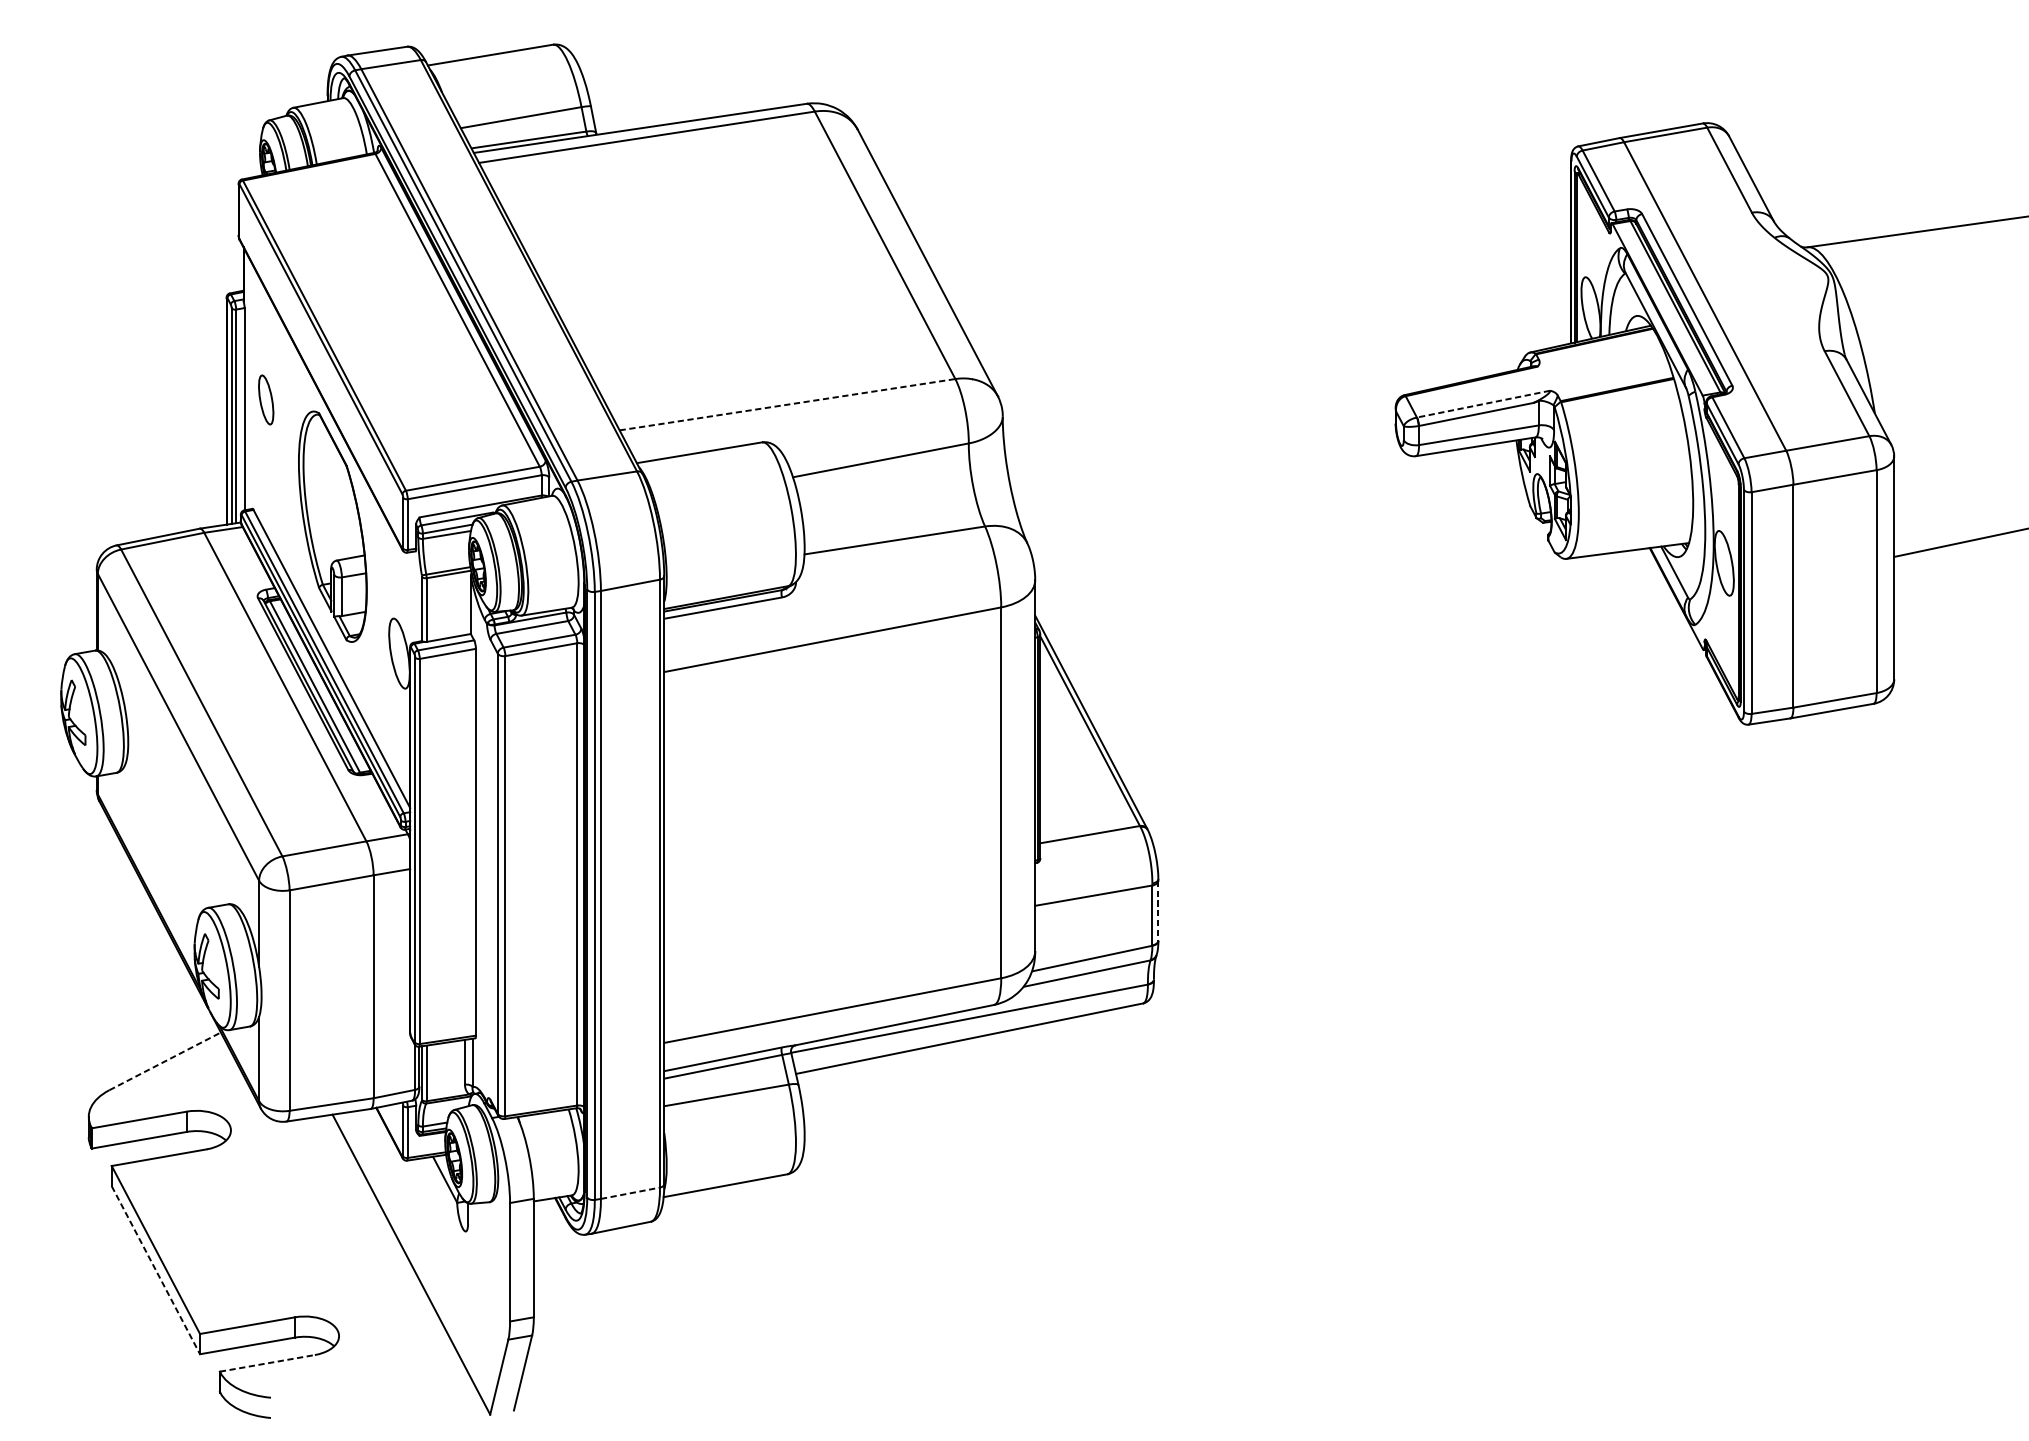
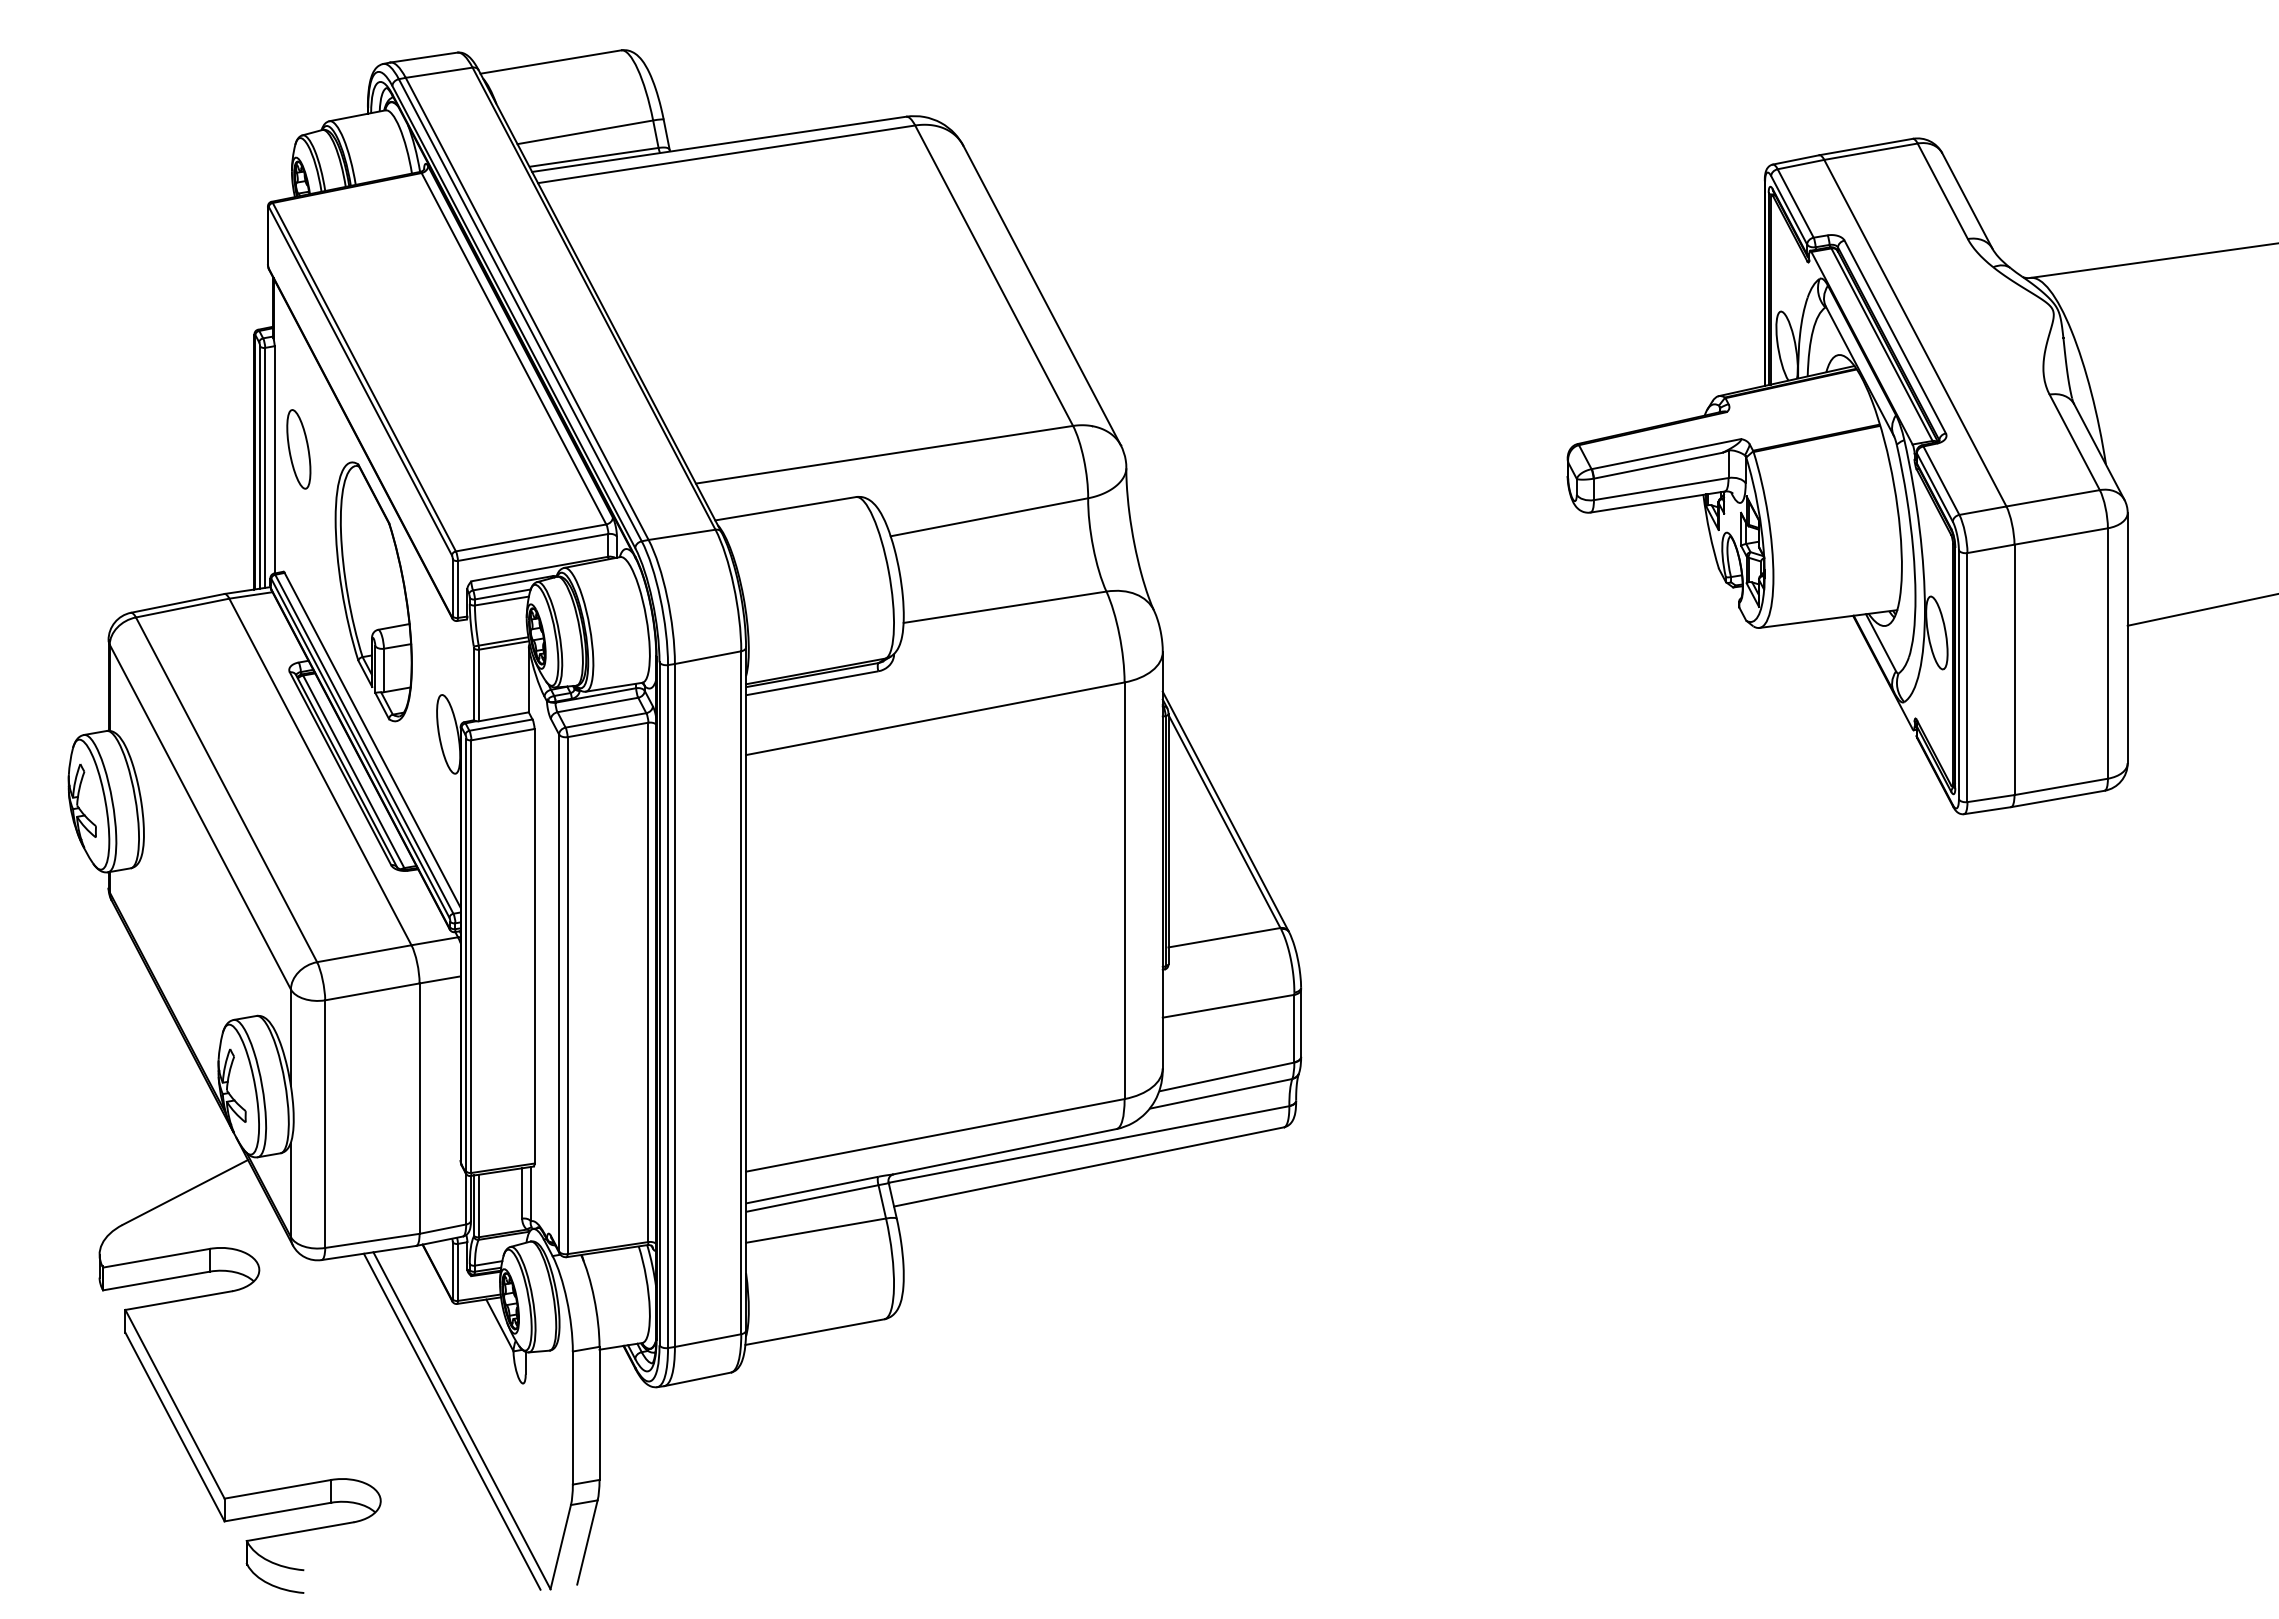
part: (265, 400) -> (298, 449), size x1.43
line: (787, 404) -> (884, 454), dashed -> solid
line: (1482, 404) -> (1665, 454), dashed -> solid
line: (1158, 911) -> (1301, 1023), dashed -> solid
line: (165, 1061) -> (185, 1192), dashed -> solid
line: (630, 1193) -> (708, 1340), dashed -> solid
line: (402, 1265) -> (451, 1421), added
line: (156, 1270) -> (175, 1427), dashed -> solid
line: (267, 1363) -> (300, 1531), dashed -> solid

